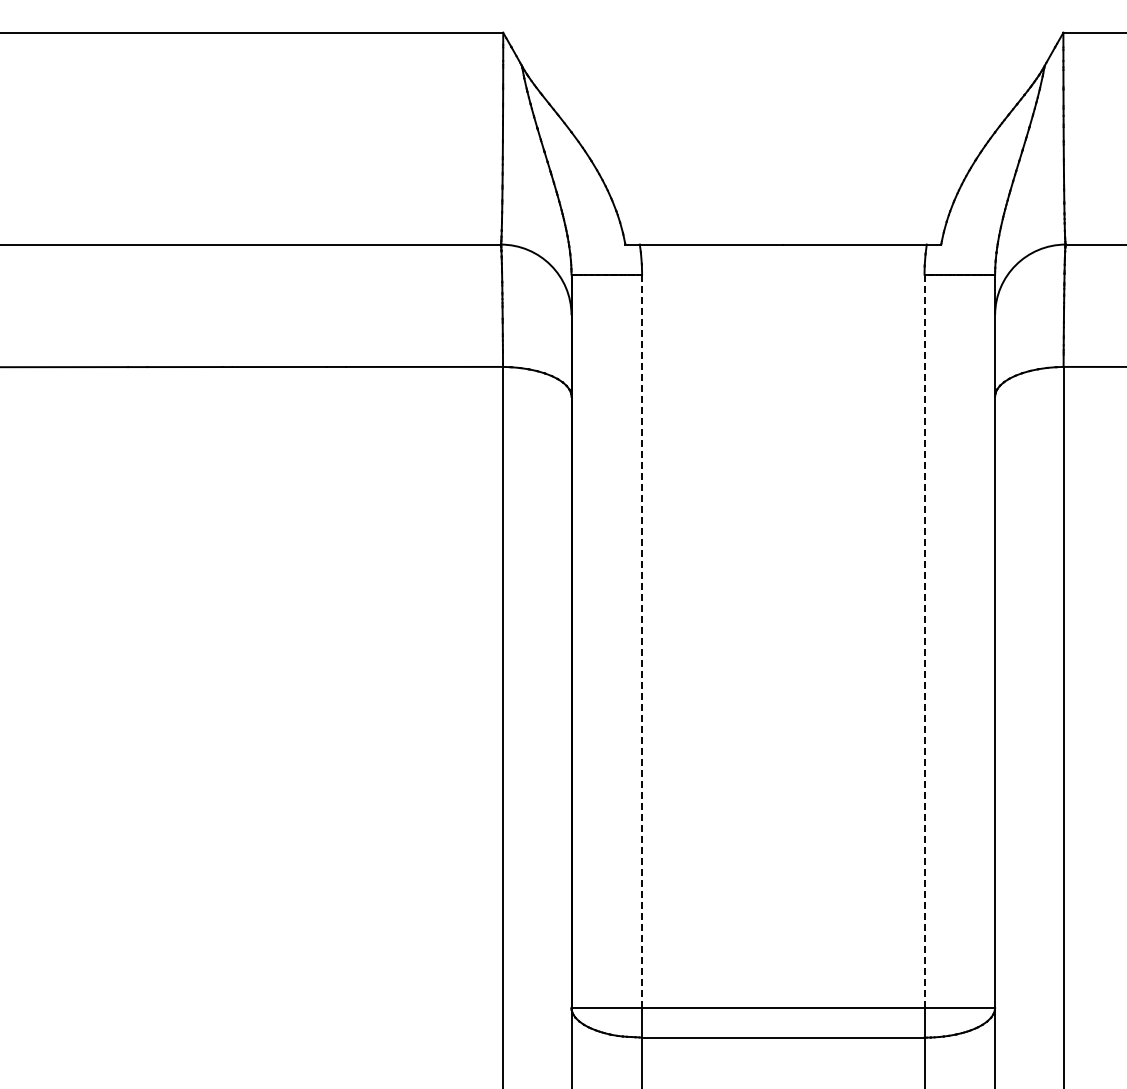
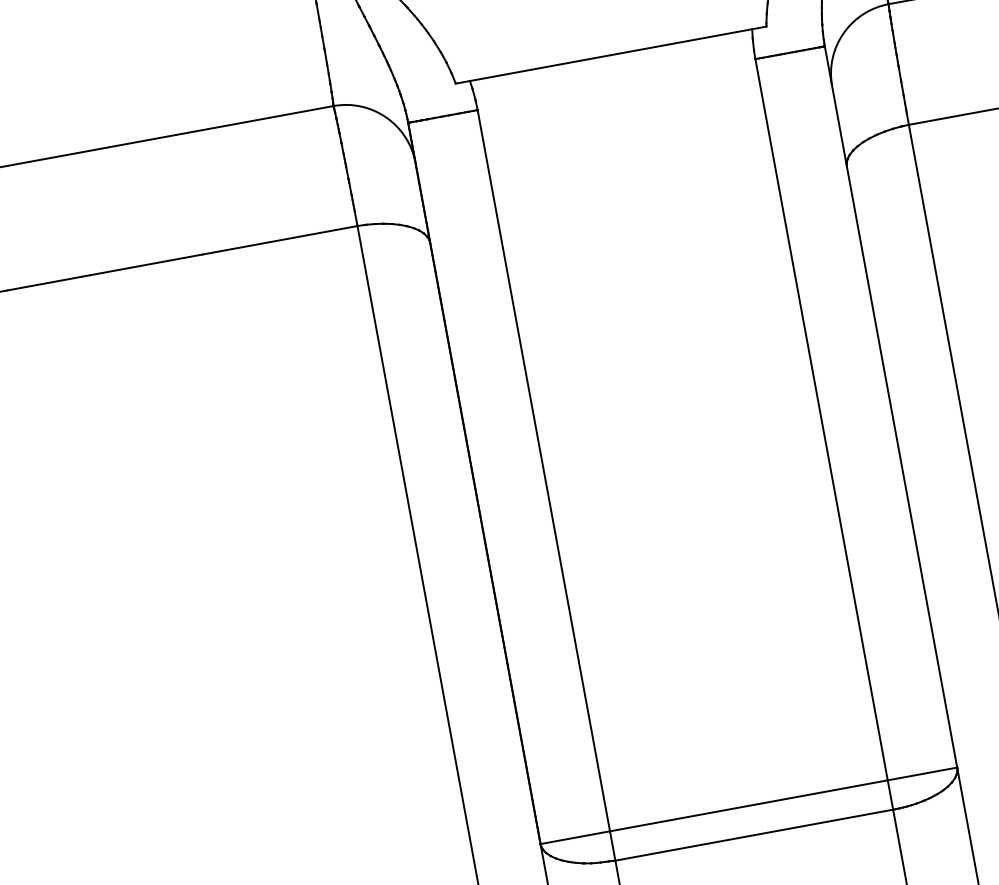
line: (642, 641) -> (544, 470), dashed -> solid
line: (924, 641) -> (821, 420), dashed -> solid

